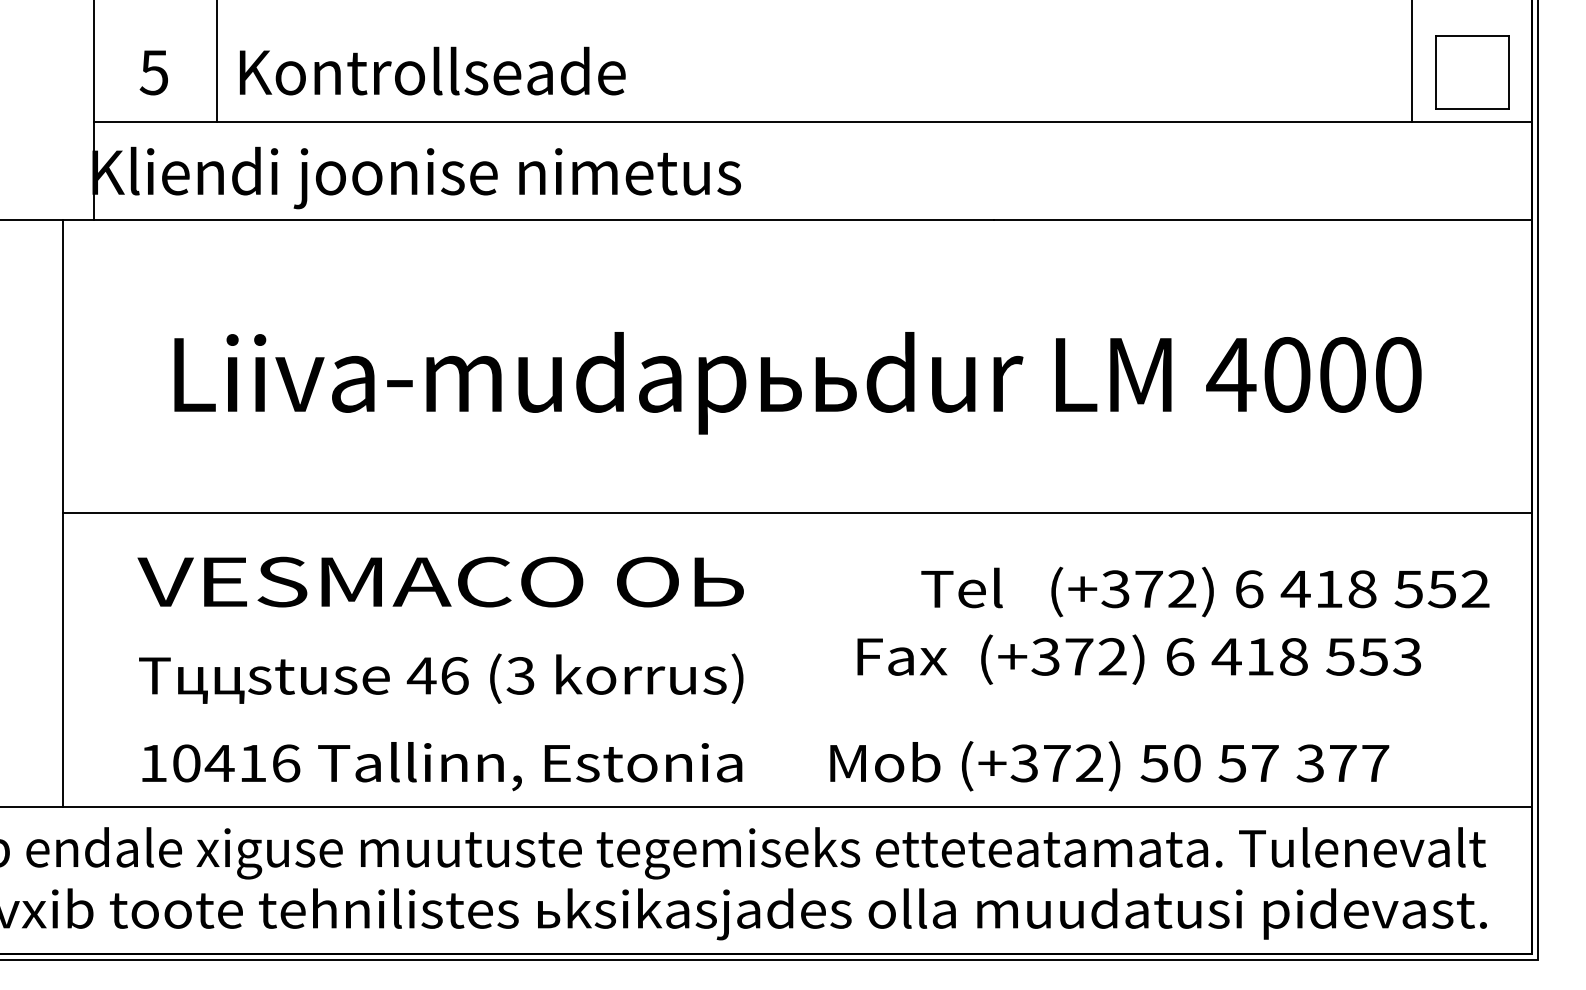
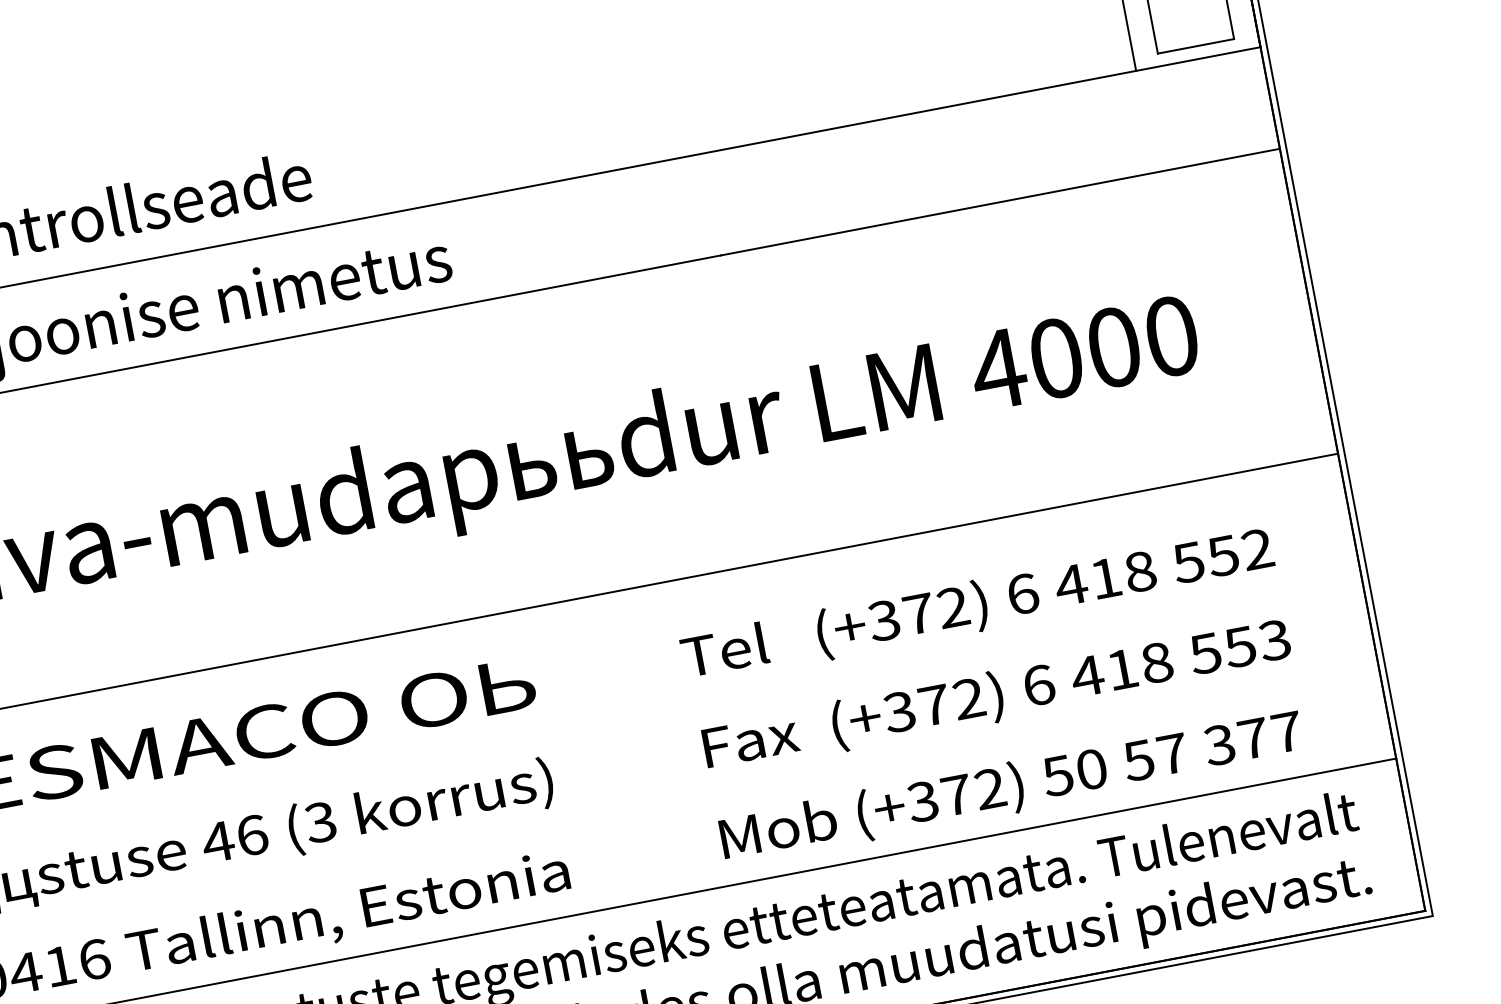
text: (1205, 591) -> (977, 605), moved
text: (1138, 659) -> (996, 696), moved
text: (1109, 766) -> (1011, 788), moved

